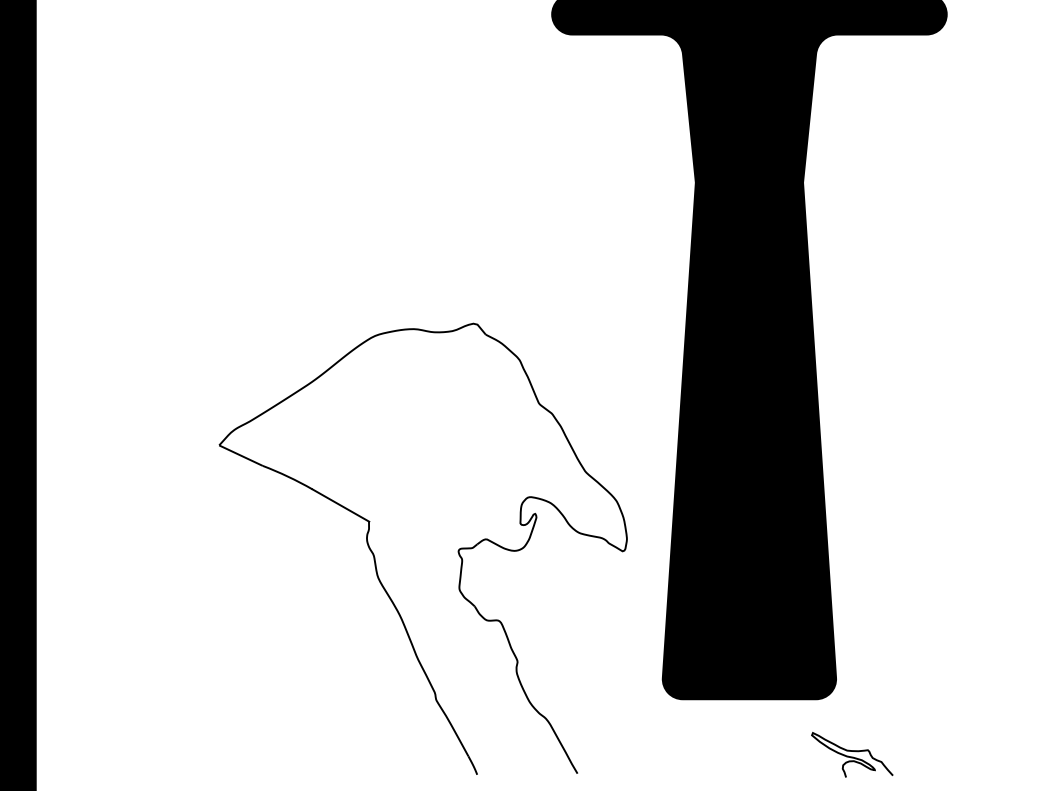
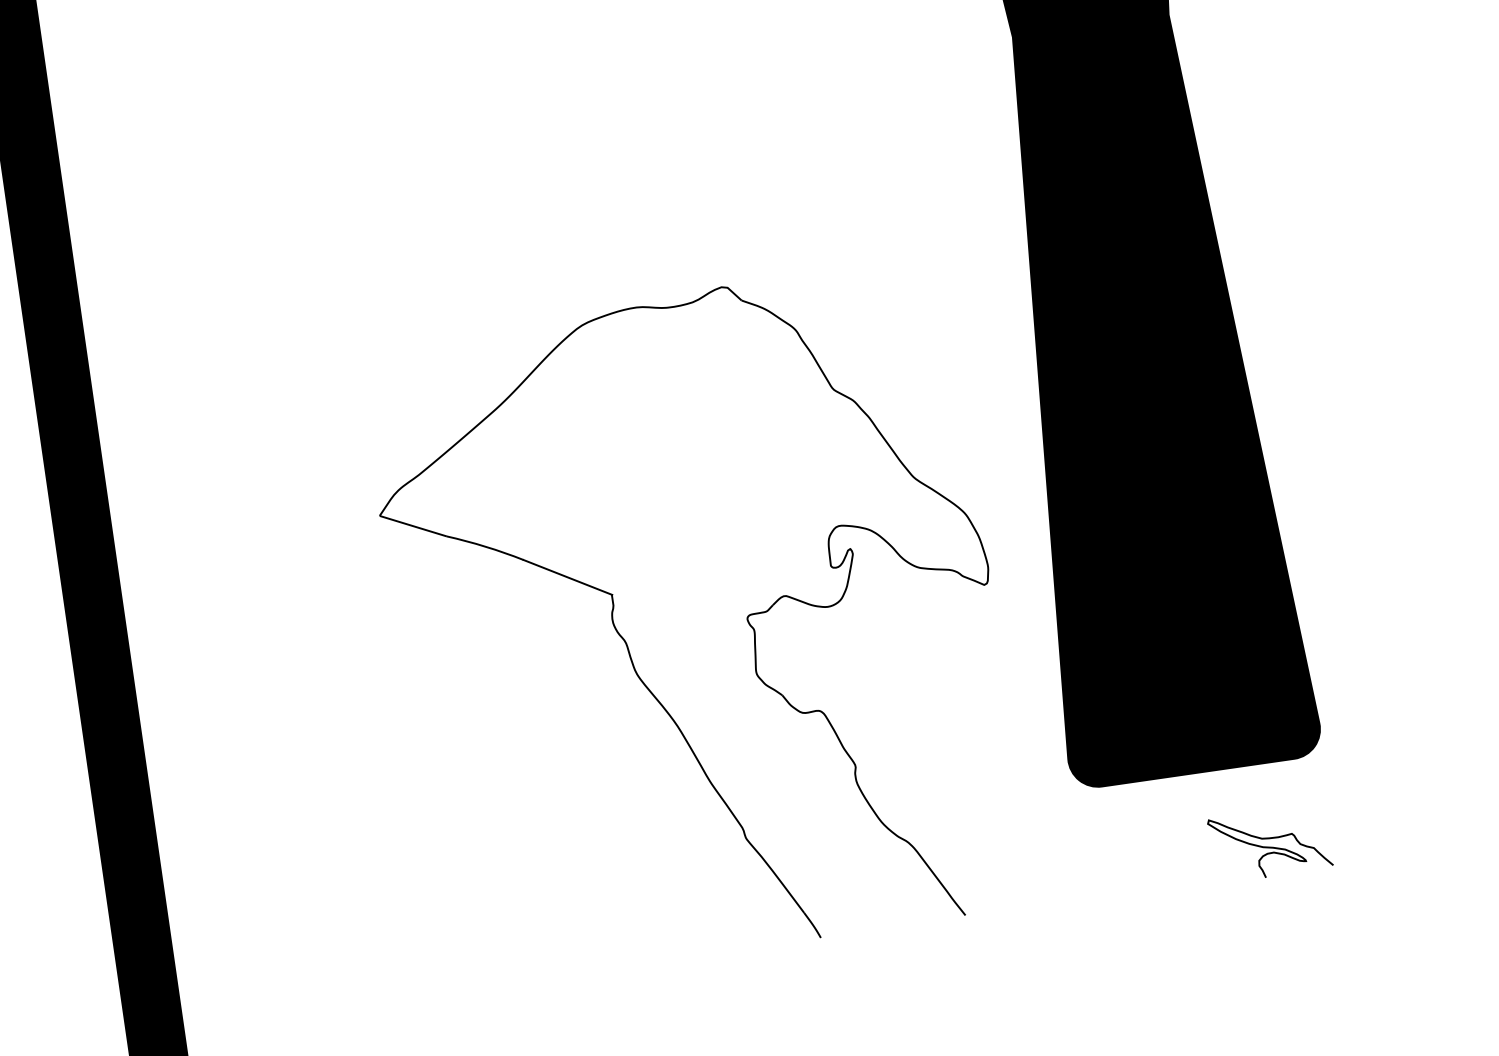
curve: (852, 756) -> (1270, 846), moved

